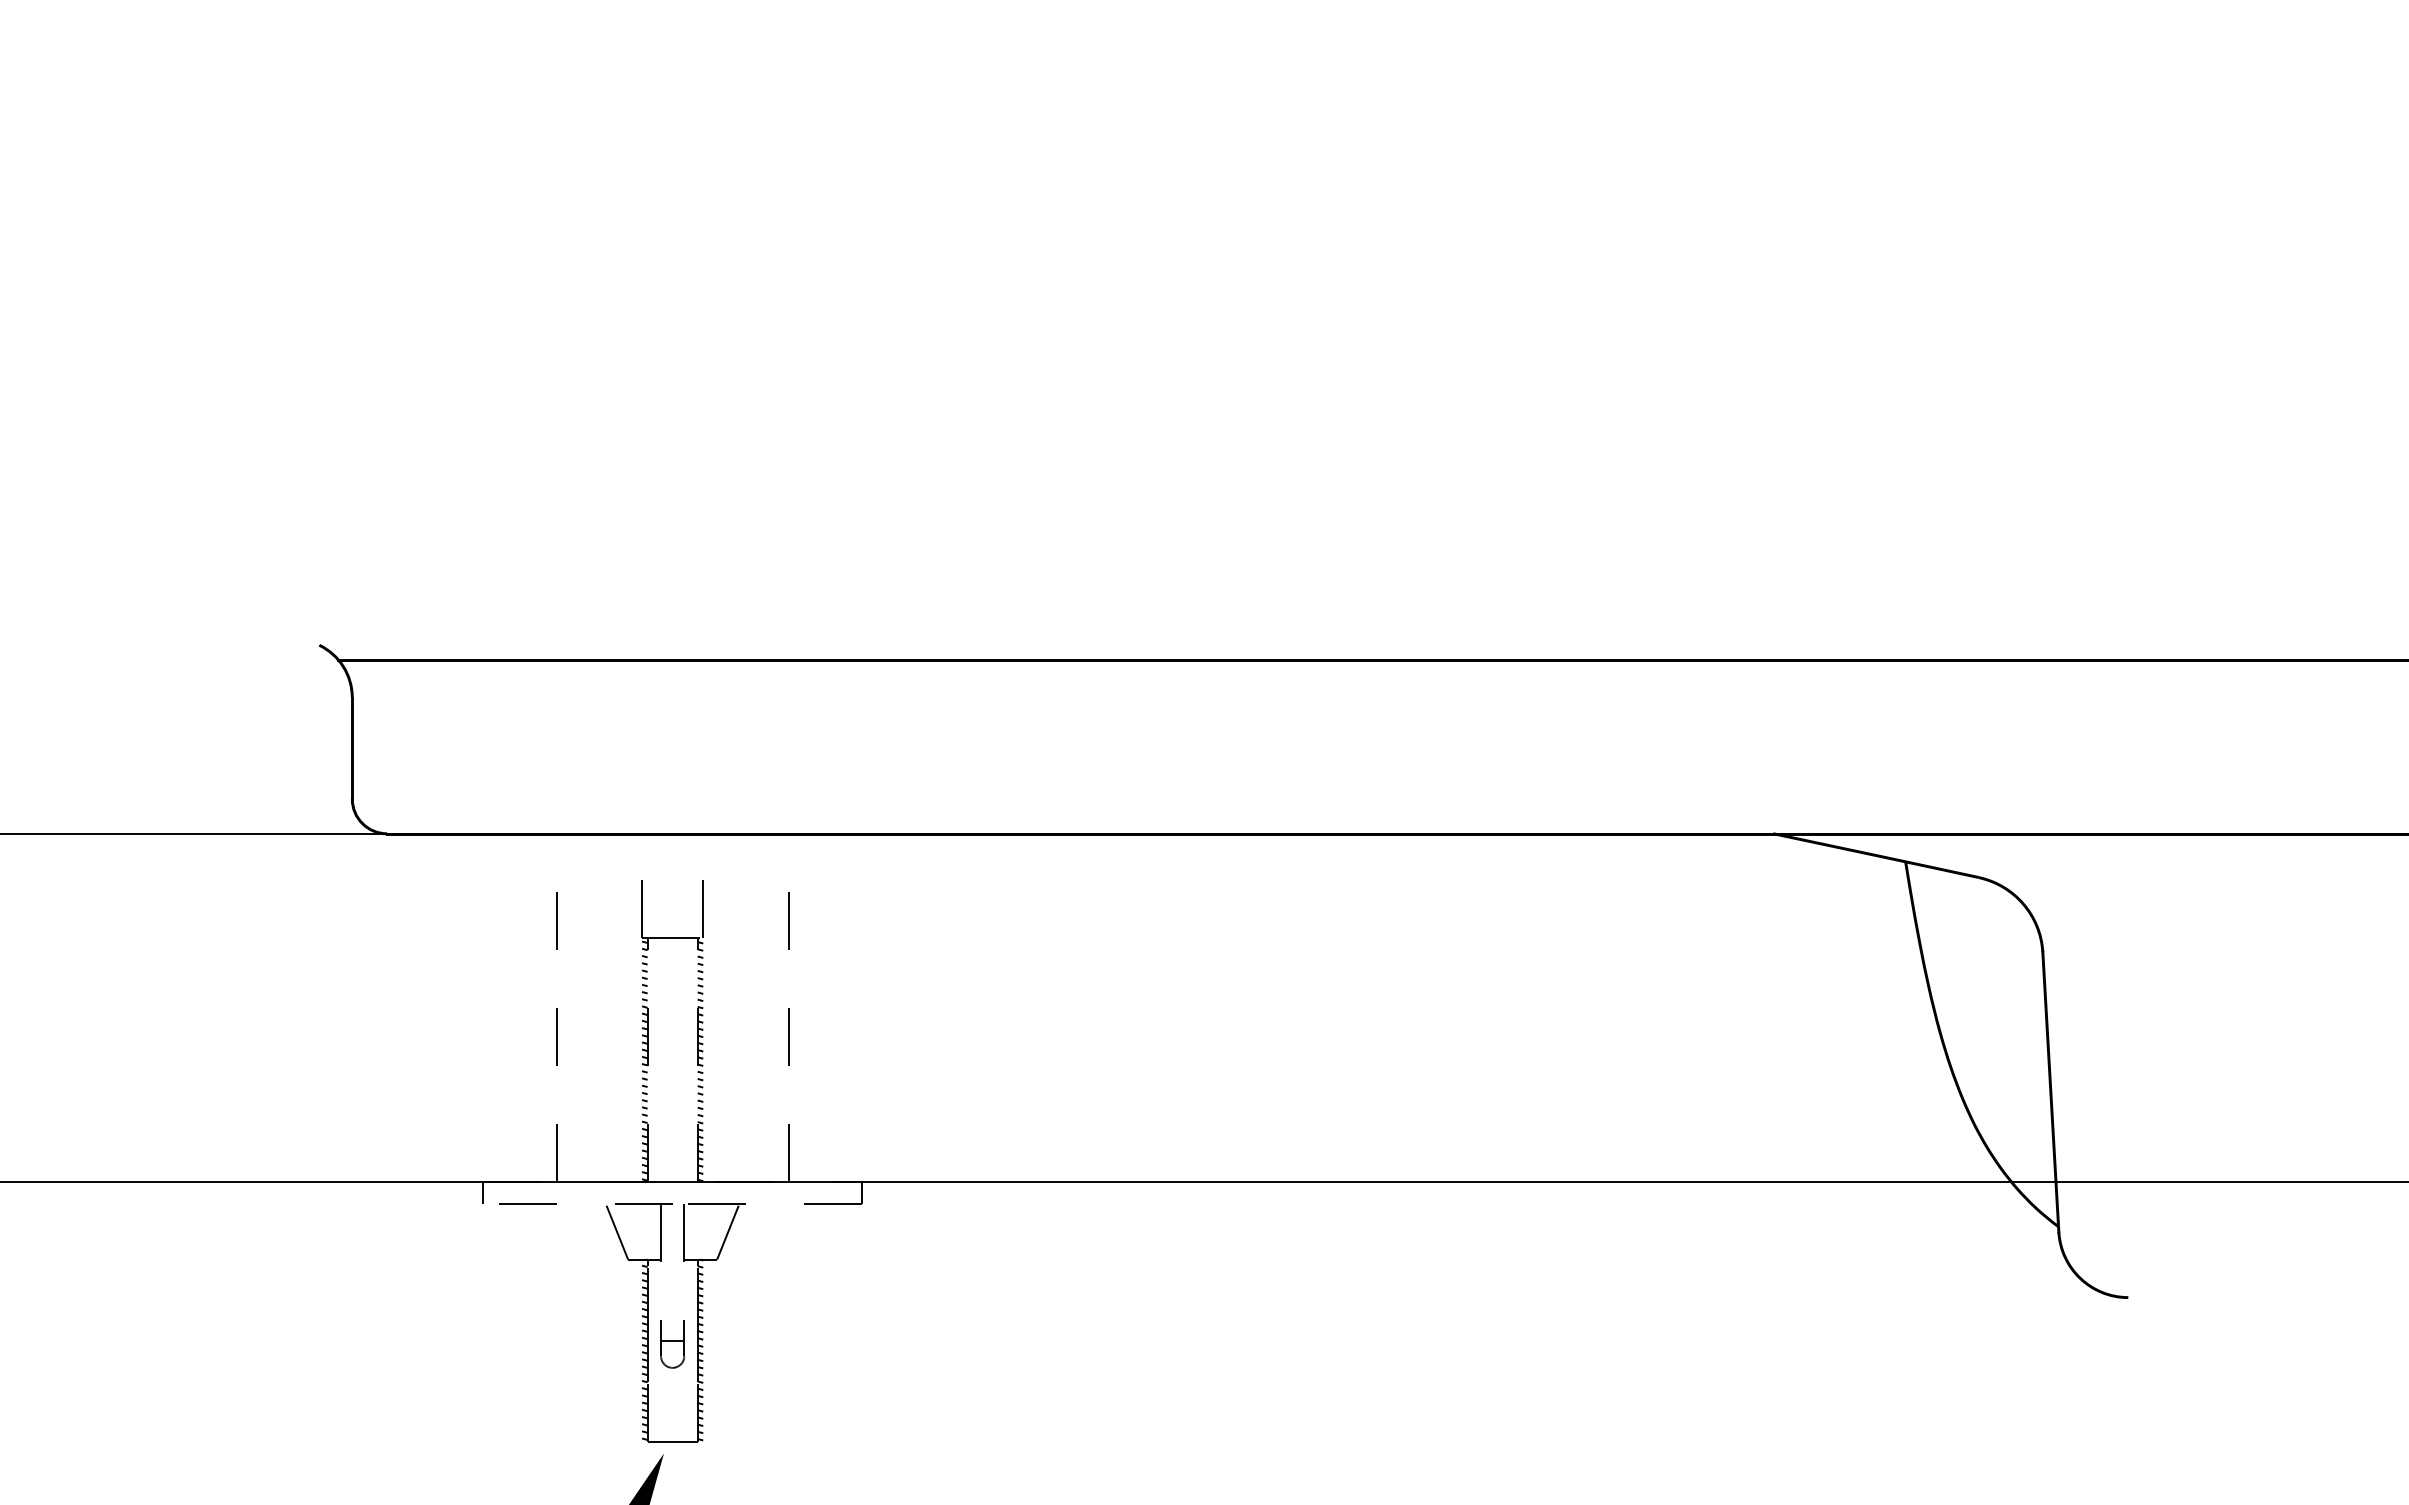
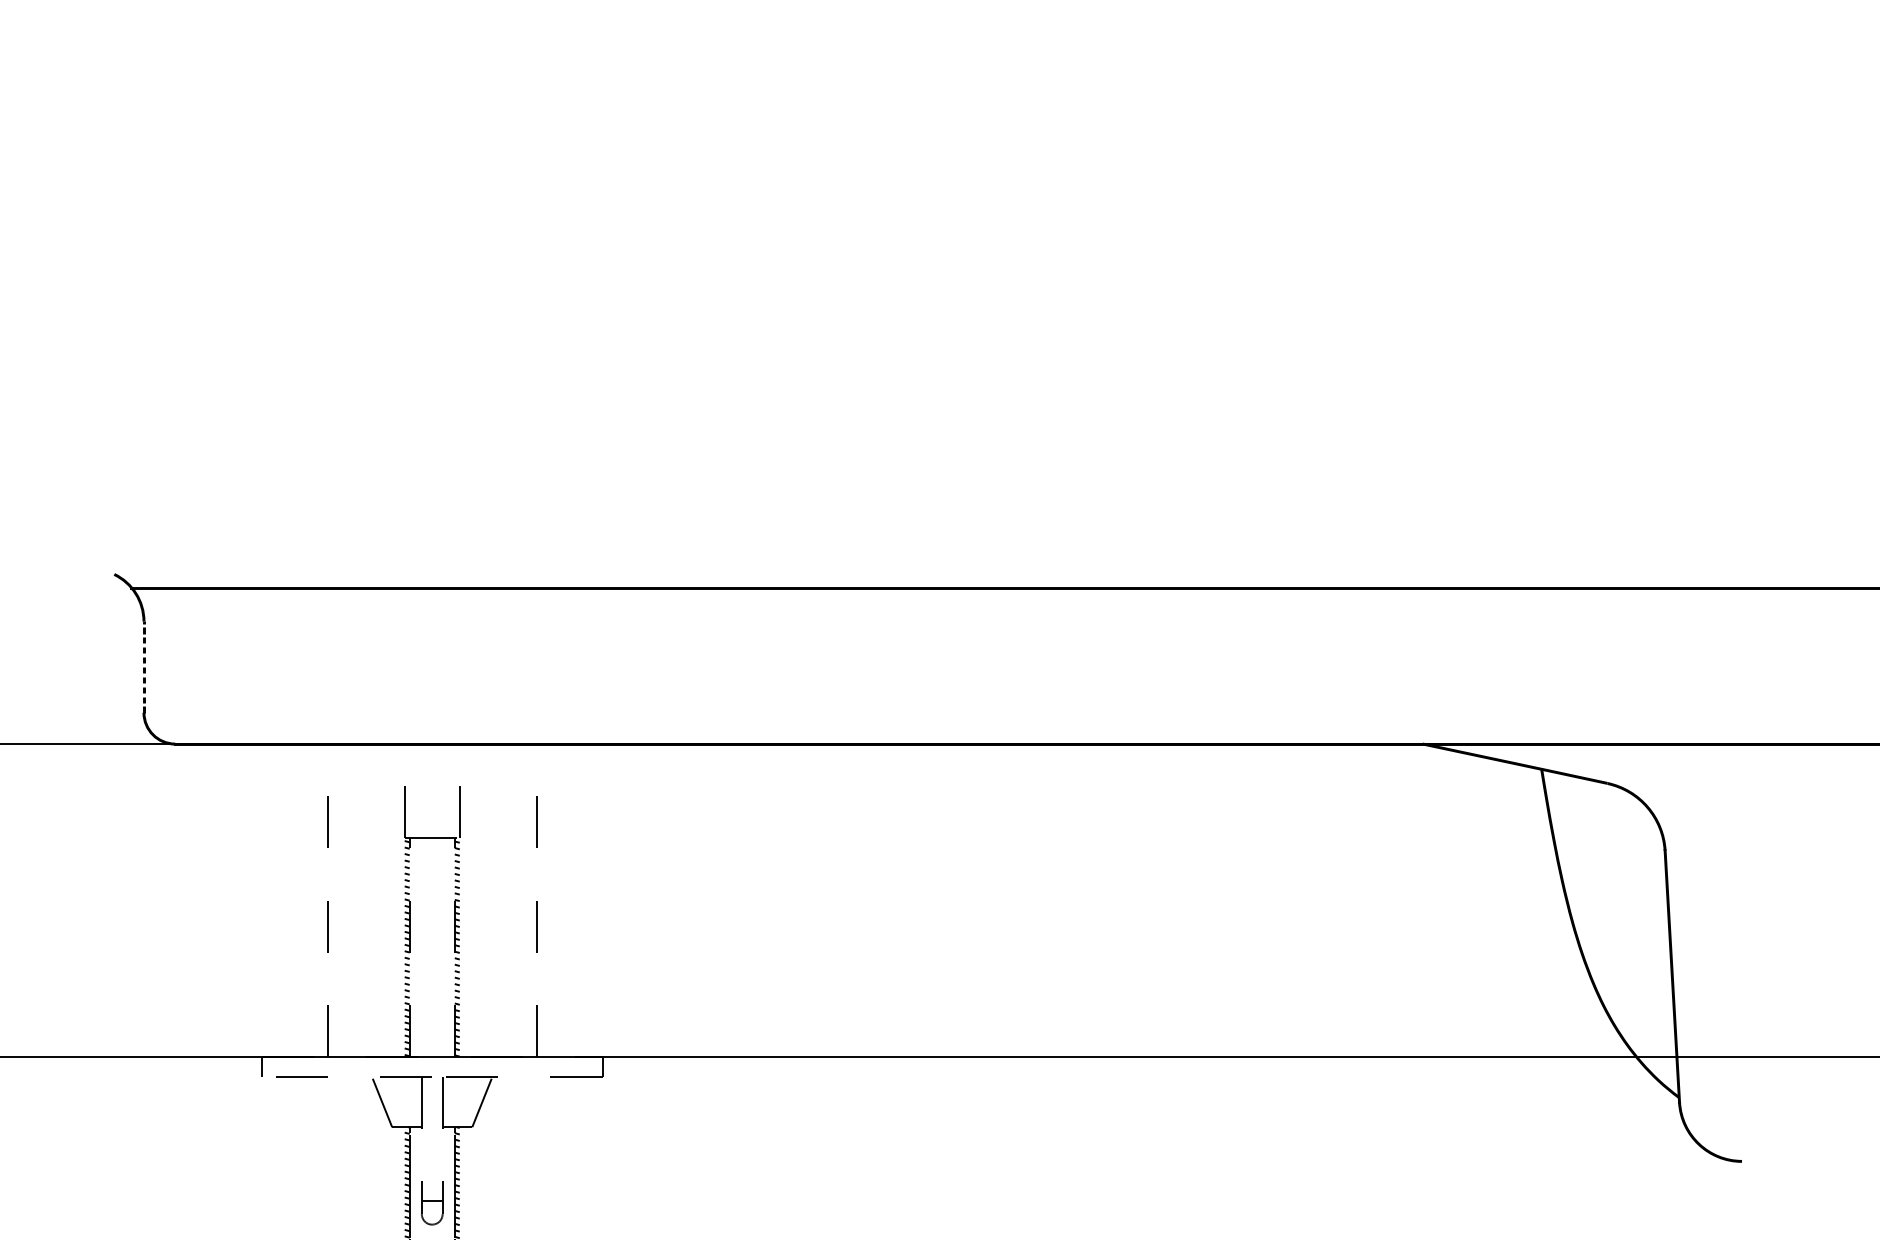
line: (352, 748) -> (144, 667), solid -> dashed

